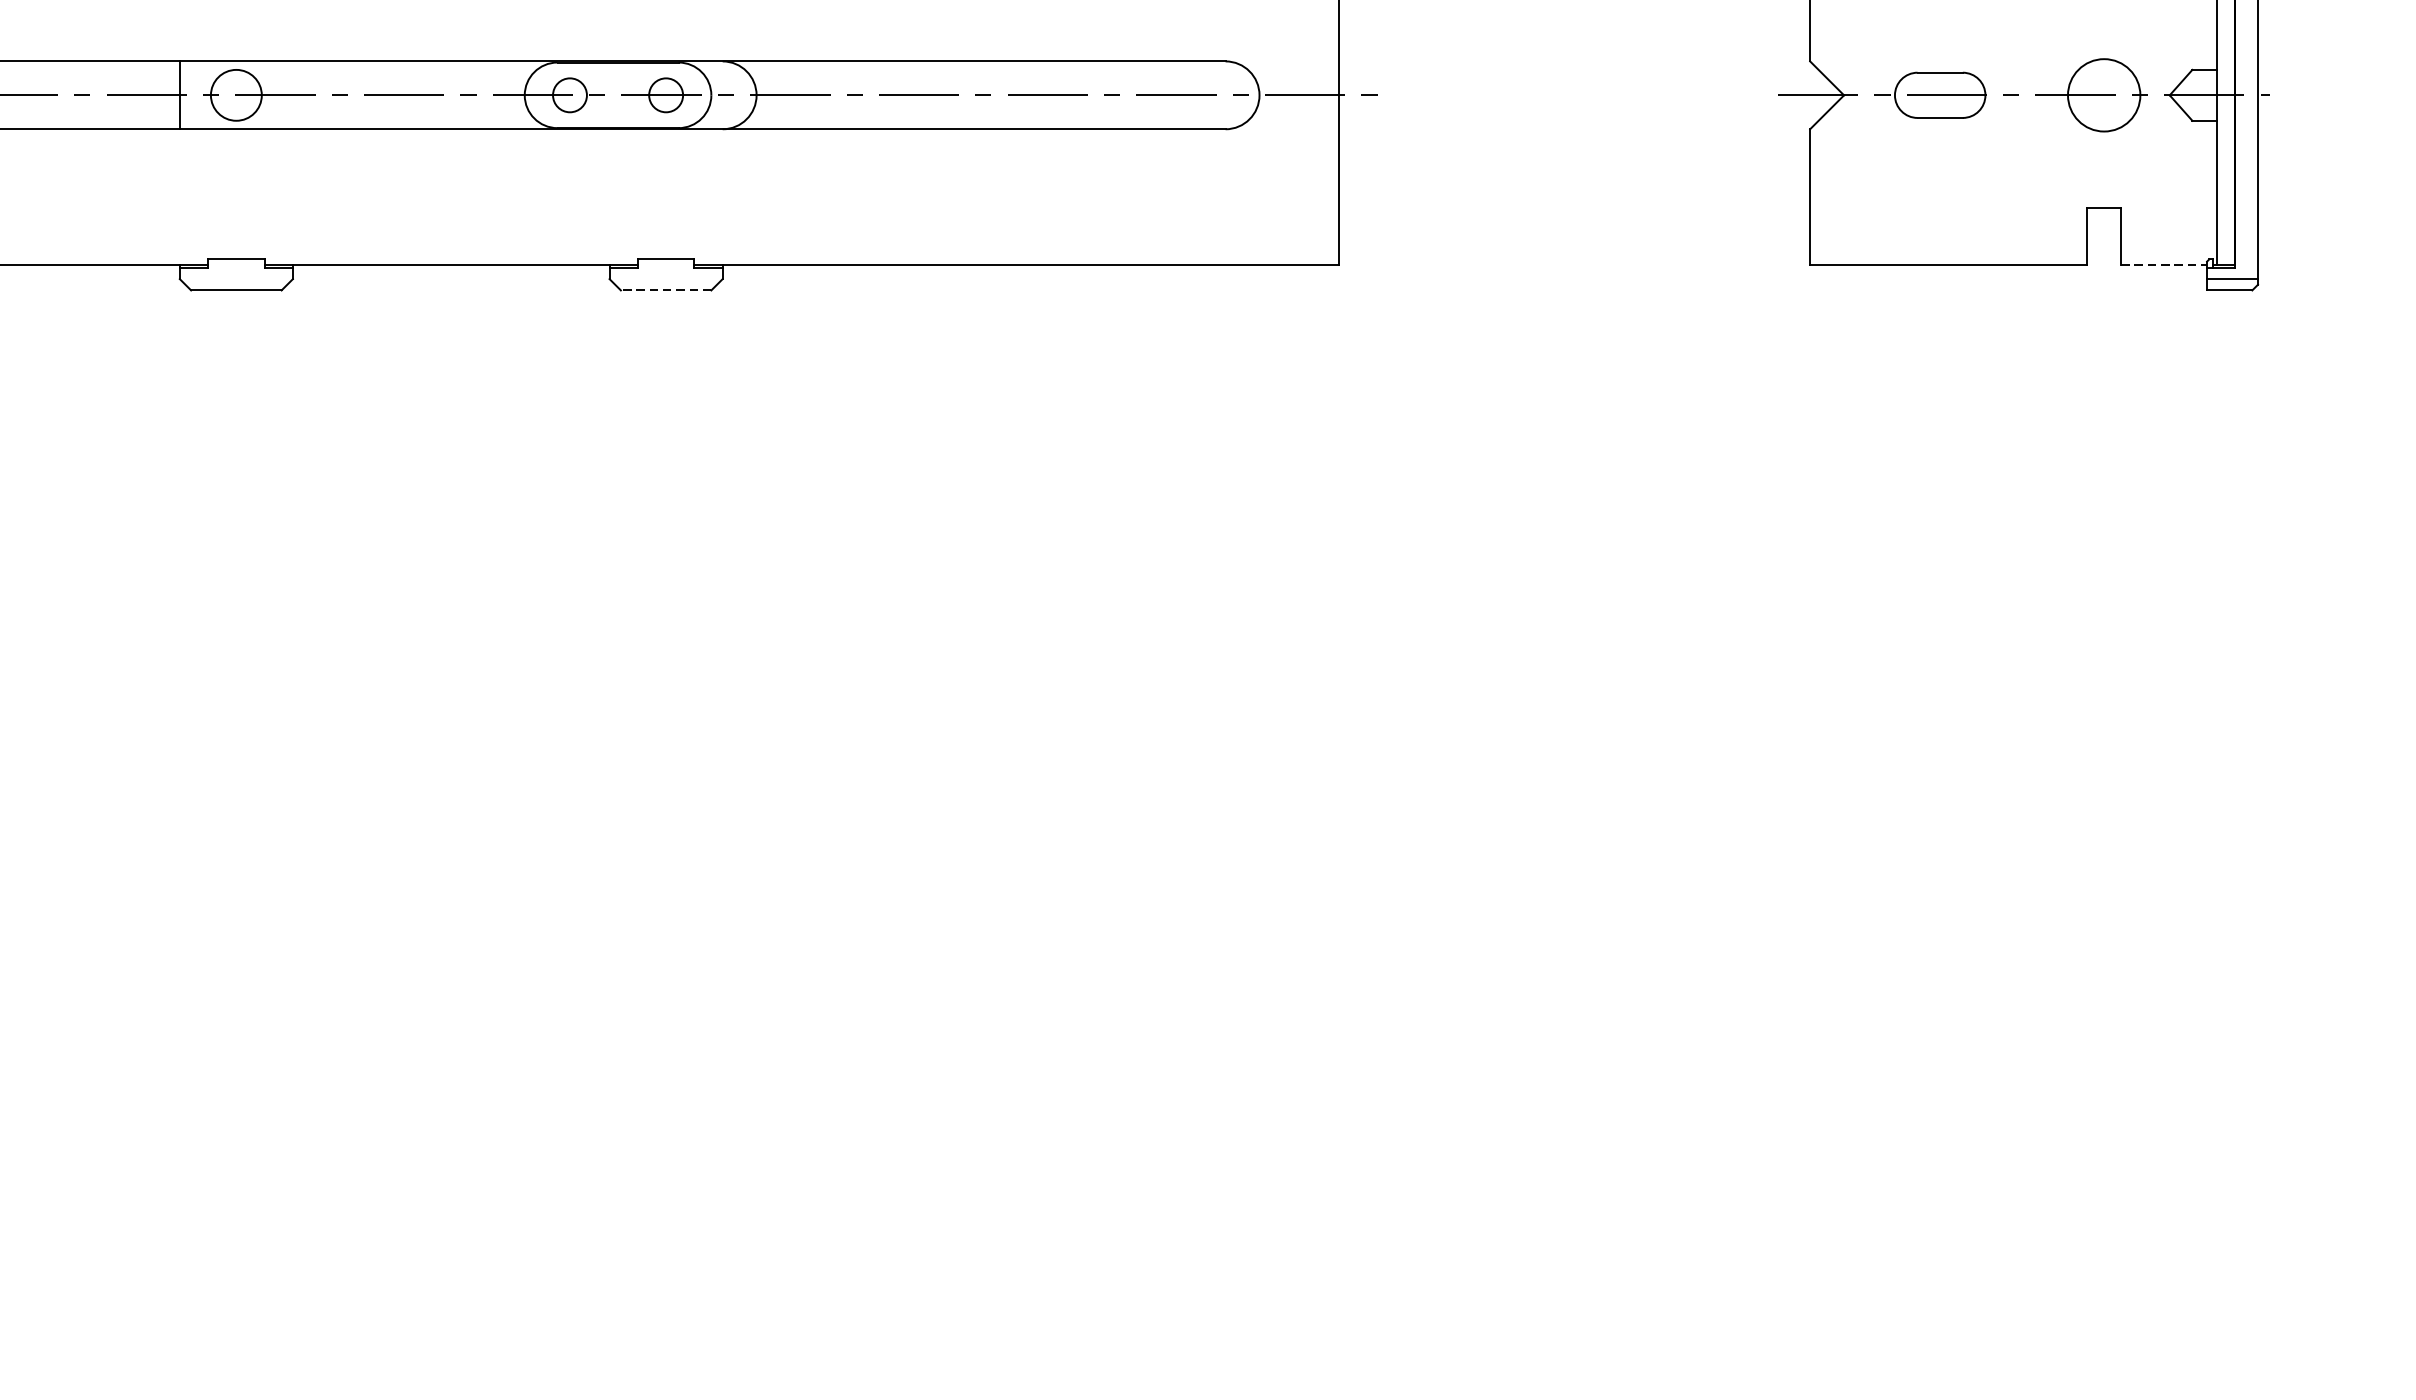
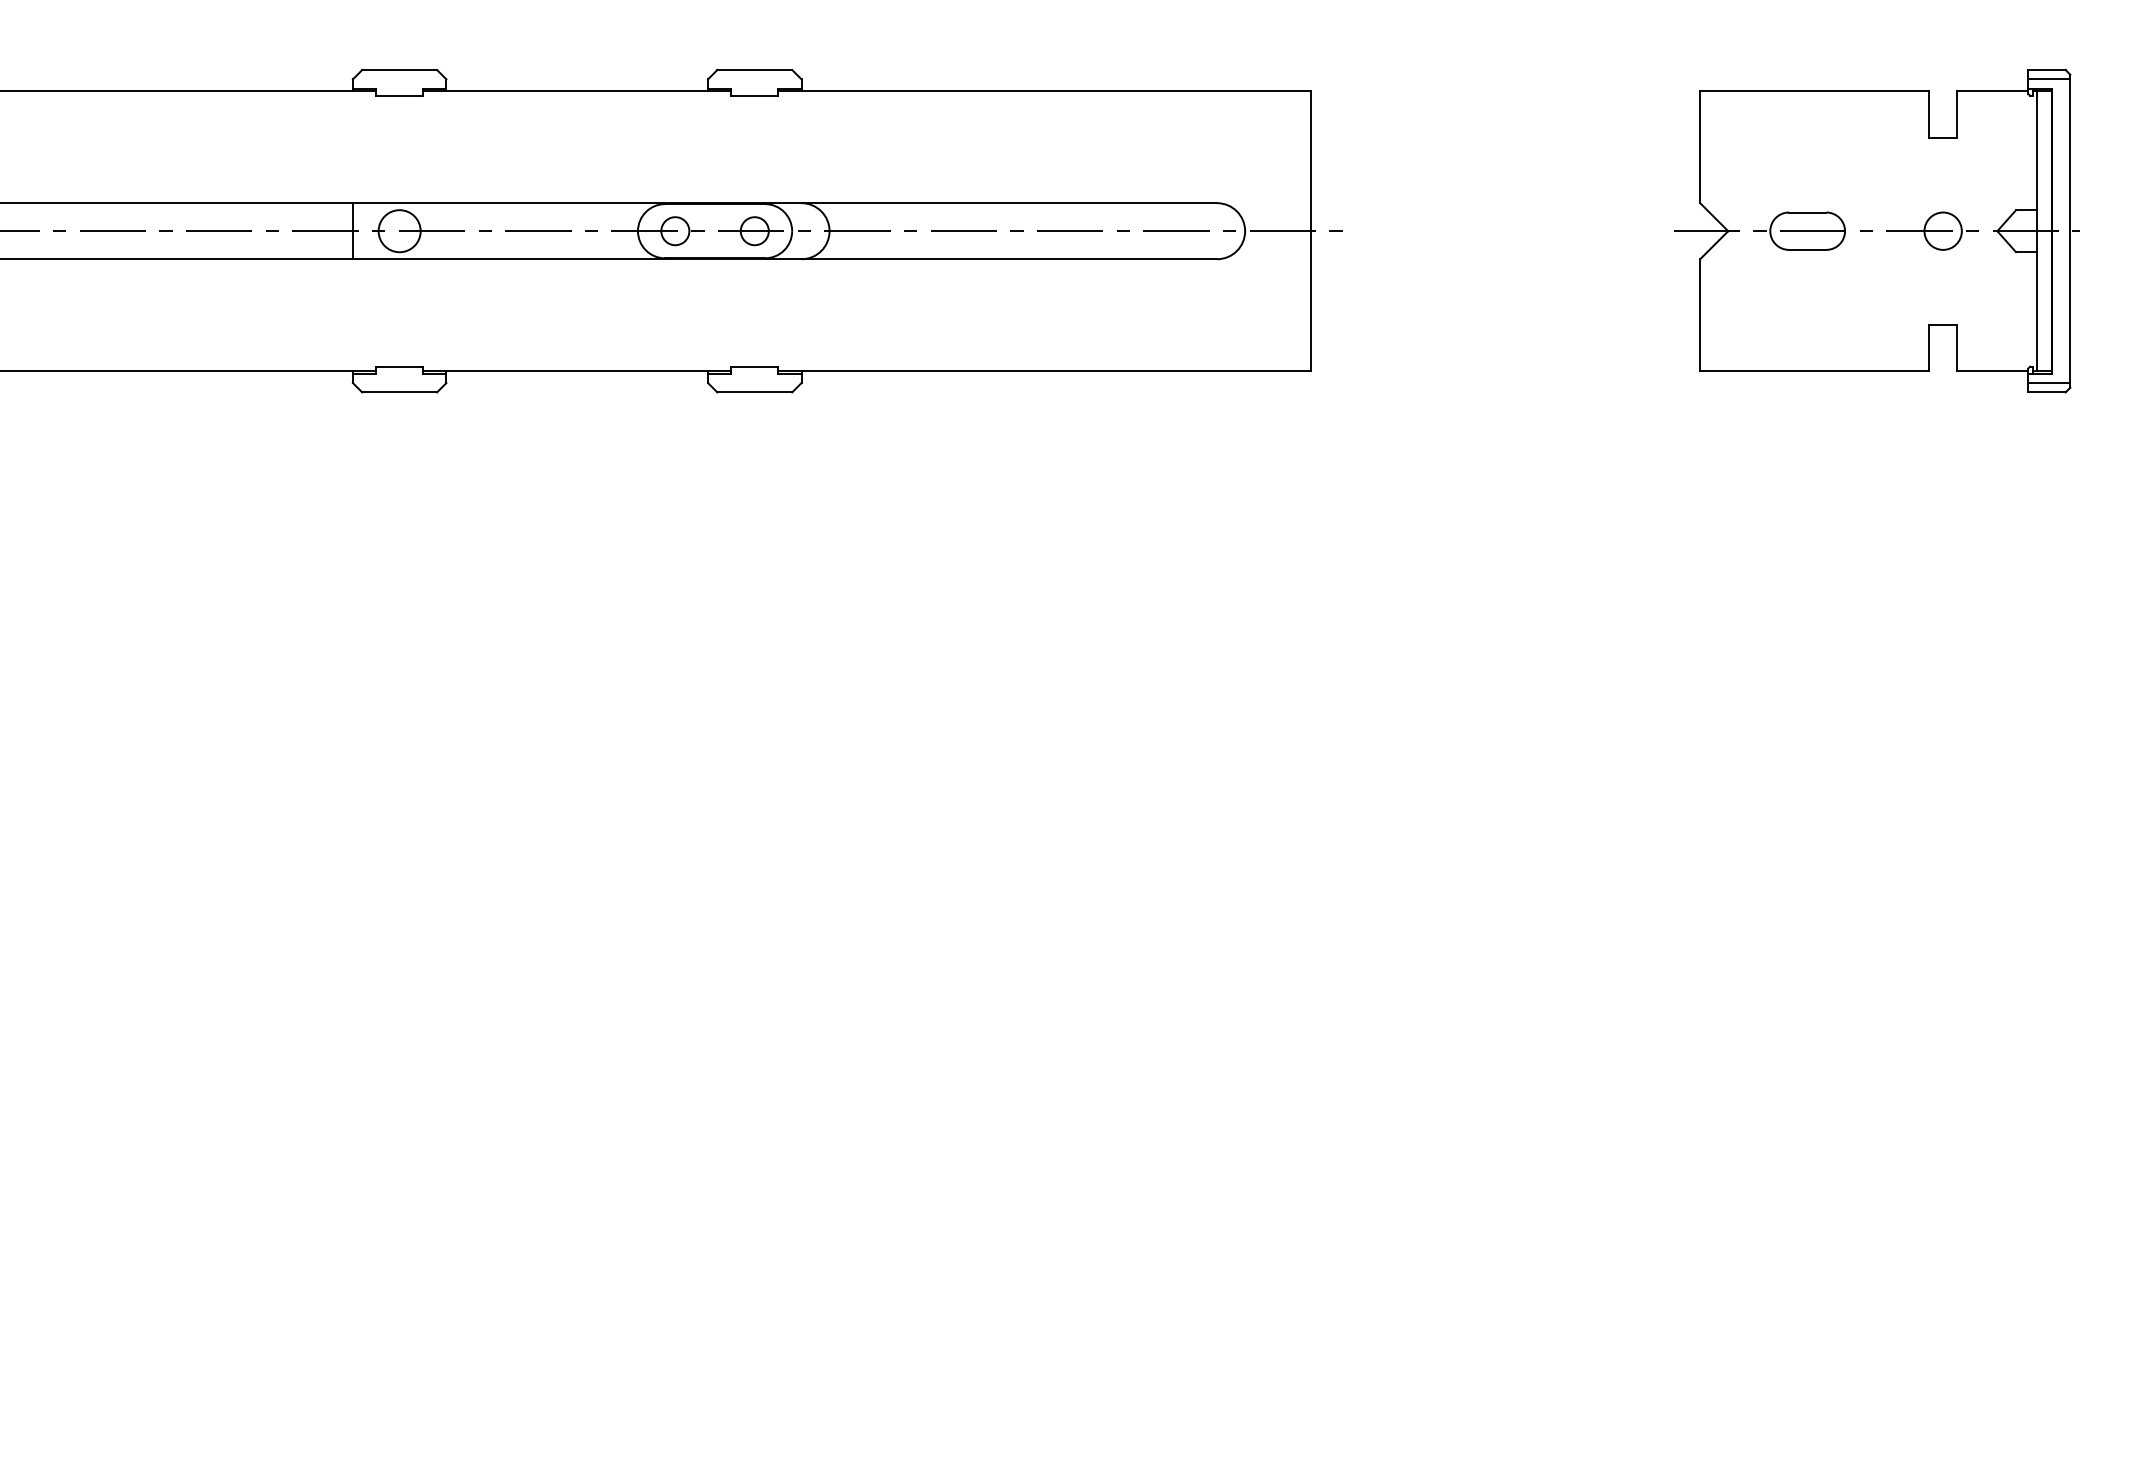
circle: (2103, 94) -> (1942, 230), size x0.62
line: (2163, 265) -> (1992, 371), dashed -> solid
line: (665, 290) -> (754, 392), dashed -> solid

